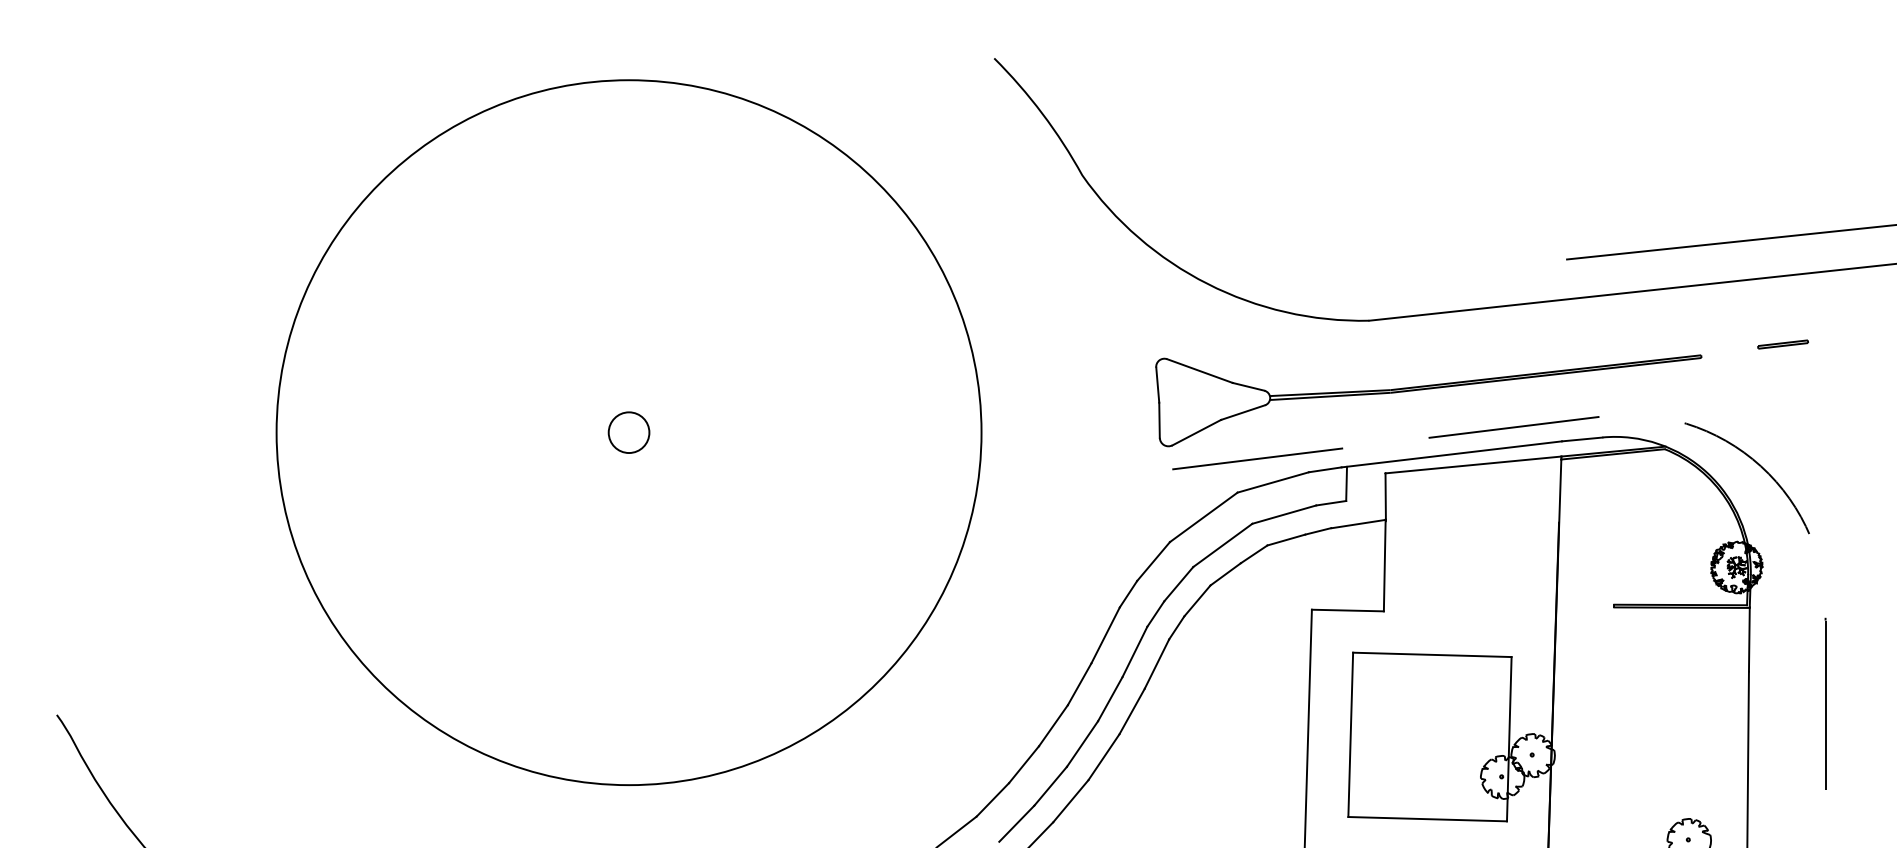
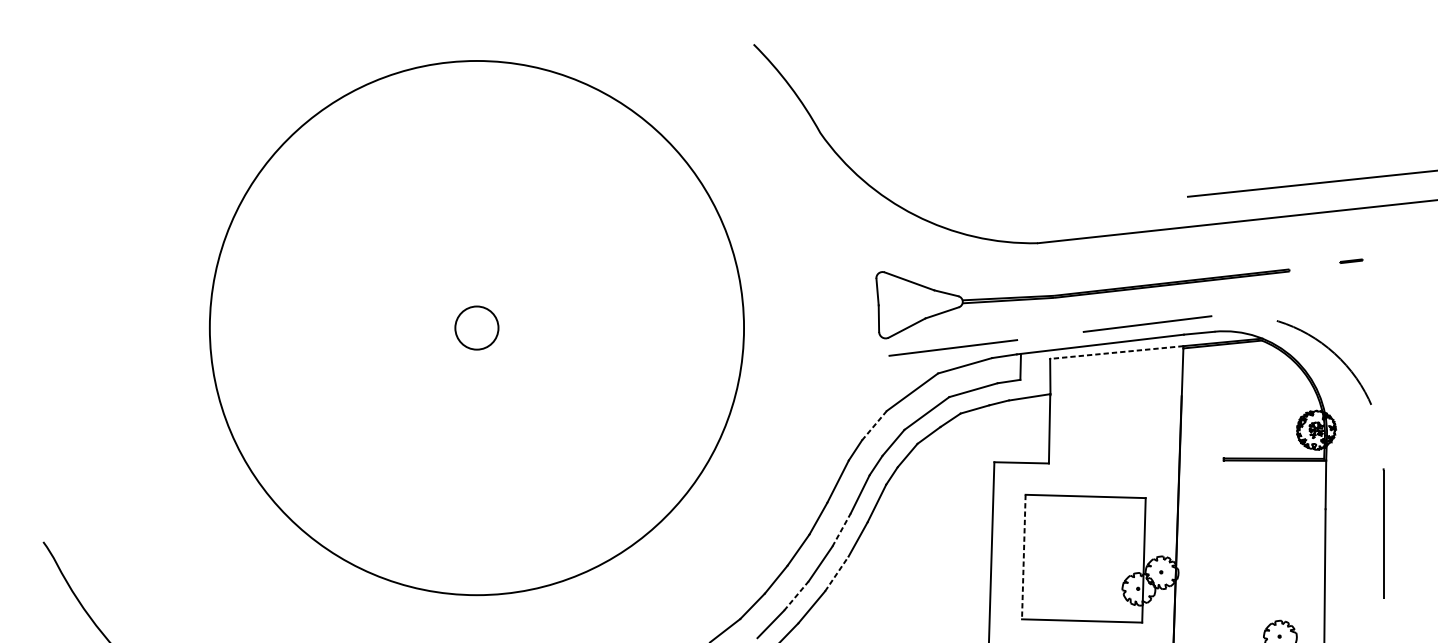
part: (1782, 344) -> (1351, 261), size x0.6
circle: (628, 432) -> (476, 327), size x1.4
line: (1473, 465) -> (1116, 352), solid -> dashed
line: (1153, 561) -> (874, 425), solid -> dashed
line: (1110, 698) -> (841, 529), solid -> dashed
line: (1350, 735) -> (1023, 557), solid -> dashed
line: (1104, 757) -> (837, 574), solid -> dashed
line: (1050, 785) -> (796, 595), solid -> dashed

